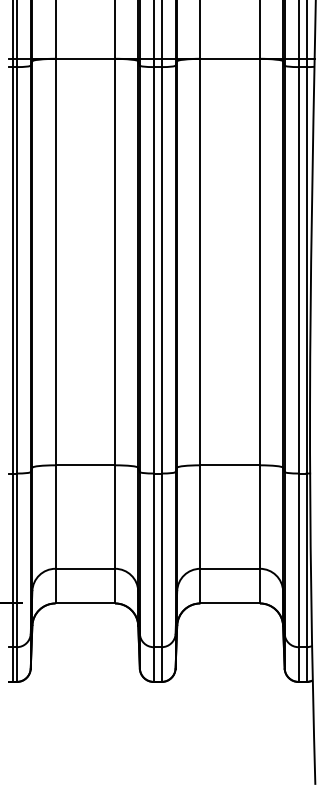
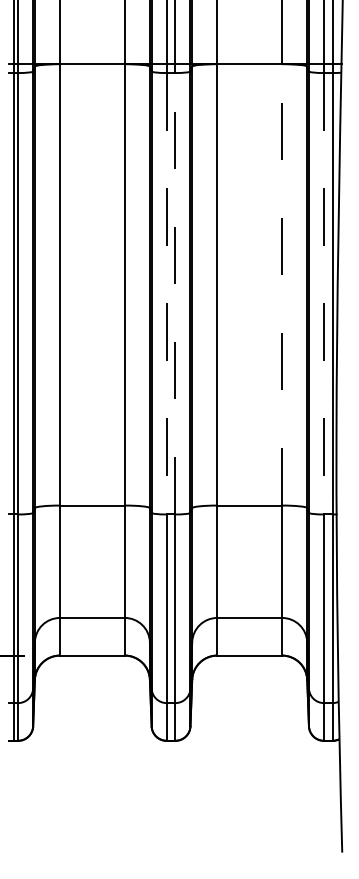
line: (260, 261) -> (282, 284), solid -> dashed
line: (153, 270) -> (166, 293), solid -> dashed
line: (161, 270) -> (175, 293), solid -> dashed
line: (299, 270) -> (324, 293), solid -> dashed

